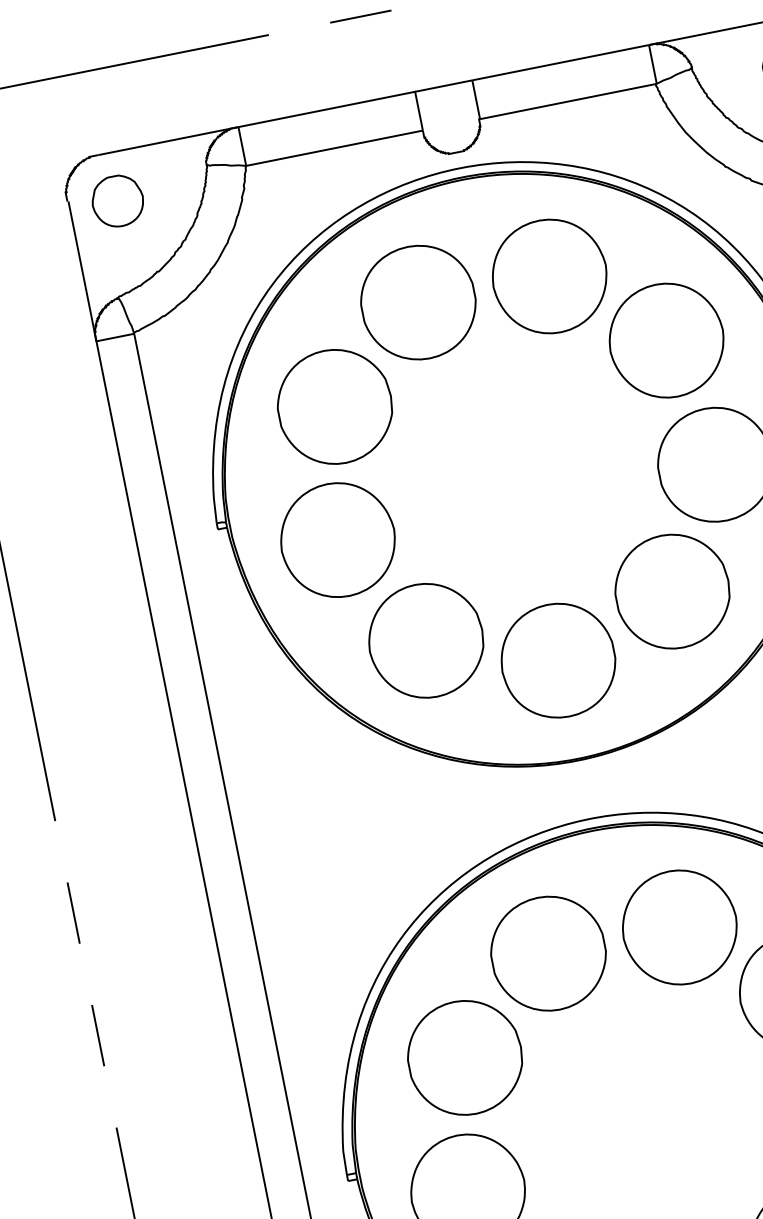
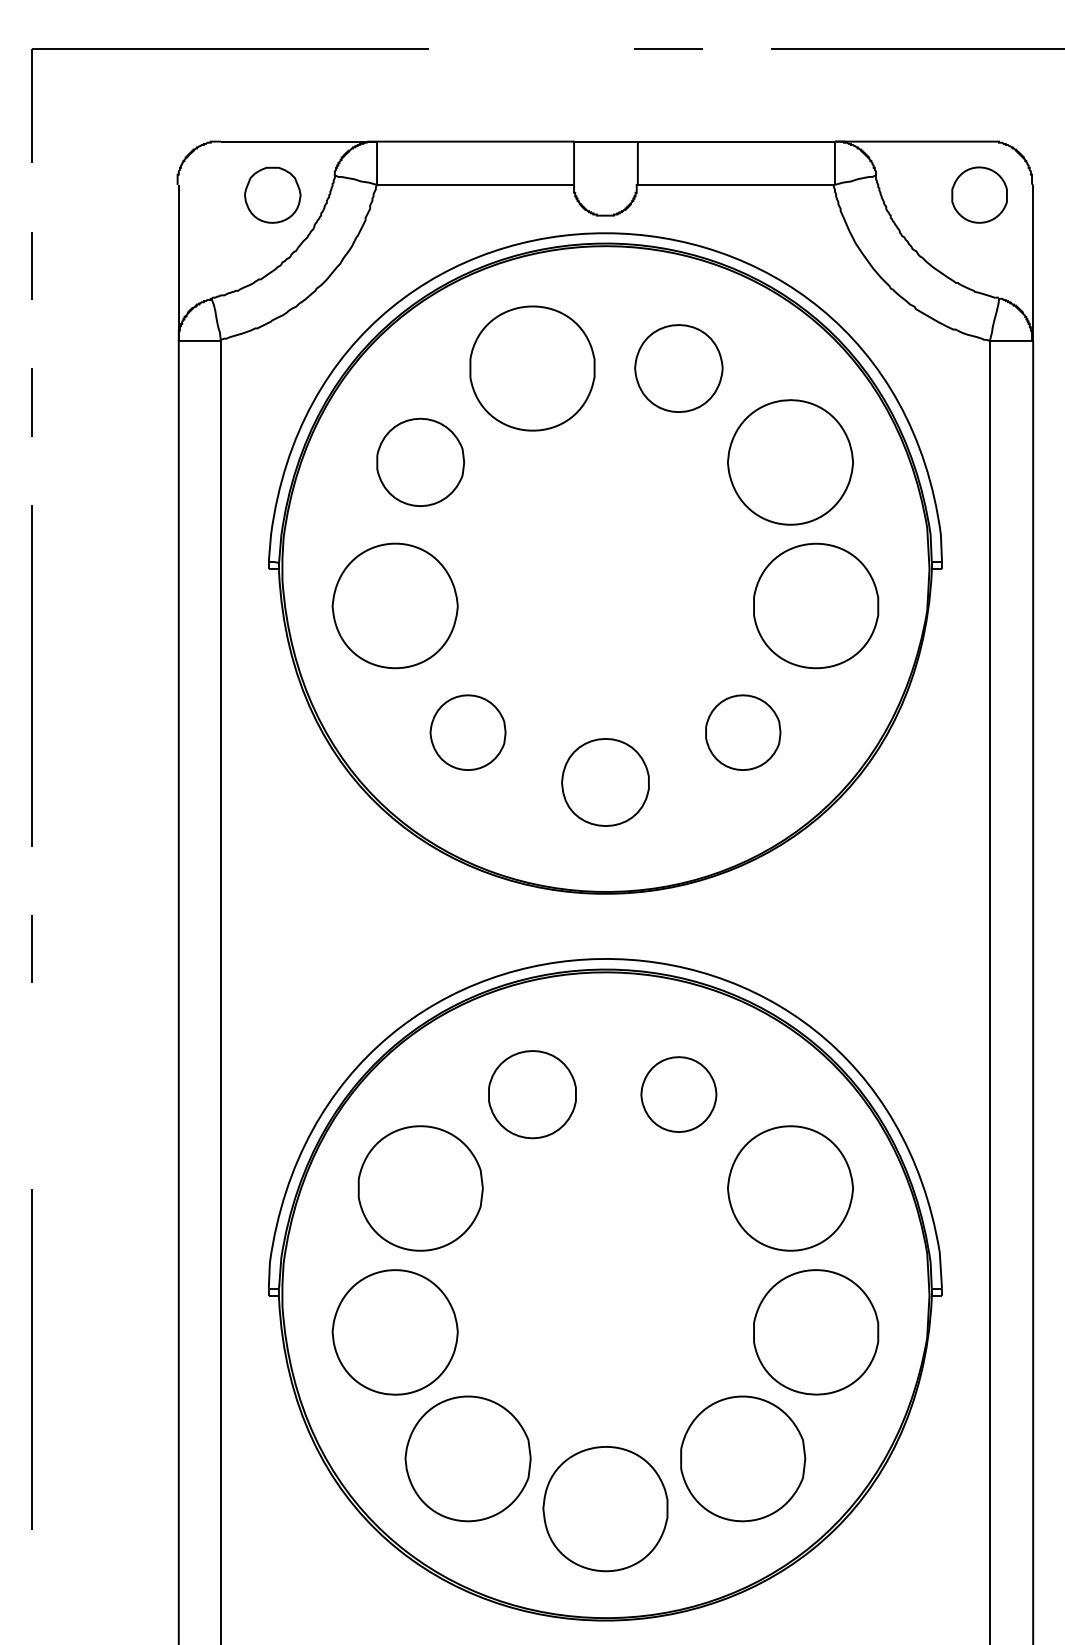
line: (360, 15) -> (531, 48), removed
part: (117, 200) -> (272, 194), moved
part: (549, 276) -> (678, 368), size x0.7
part: (334, 407) -> (420, 462), size x0.7
part: (672, 591) -> (743, 732), size x0.6
part: (425, 640) -> (467, 732), size x0.6
part: (558, 660) -> (605, 782), size x0.7
part: (679, 927) -> (678, 1094), size x0.6
part: (548, 953) -> (532, 1094), size x0.7
line: (97, 1035) -> (31, 1085), removed

